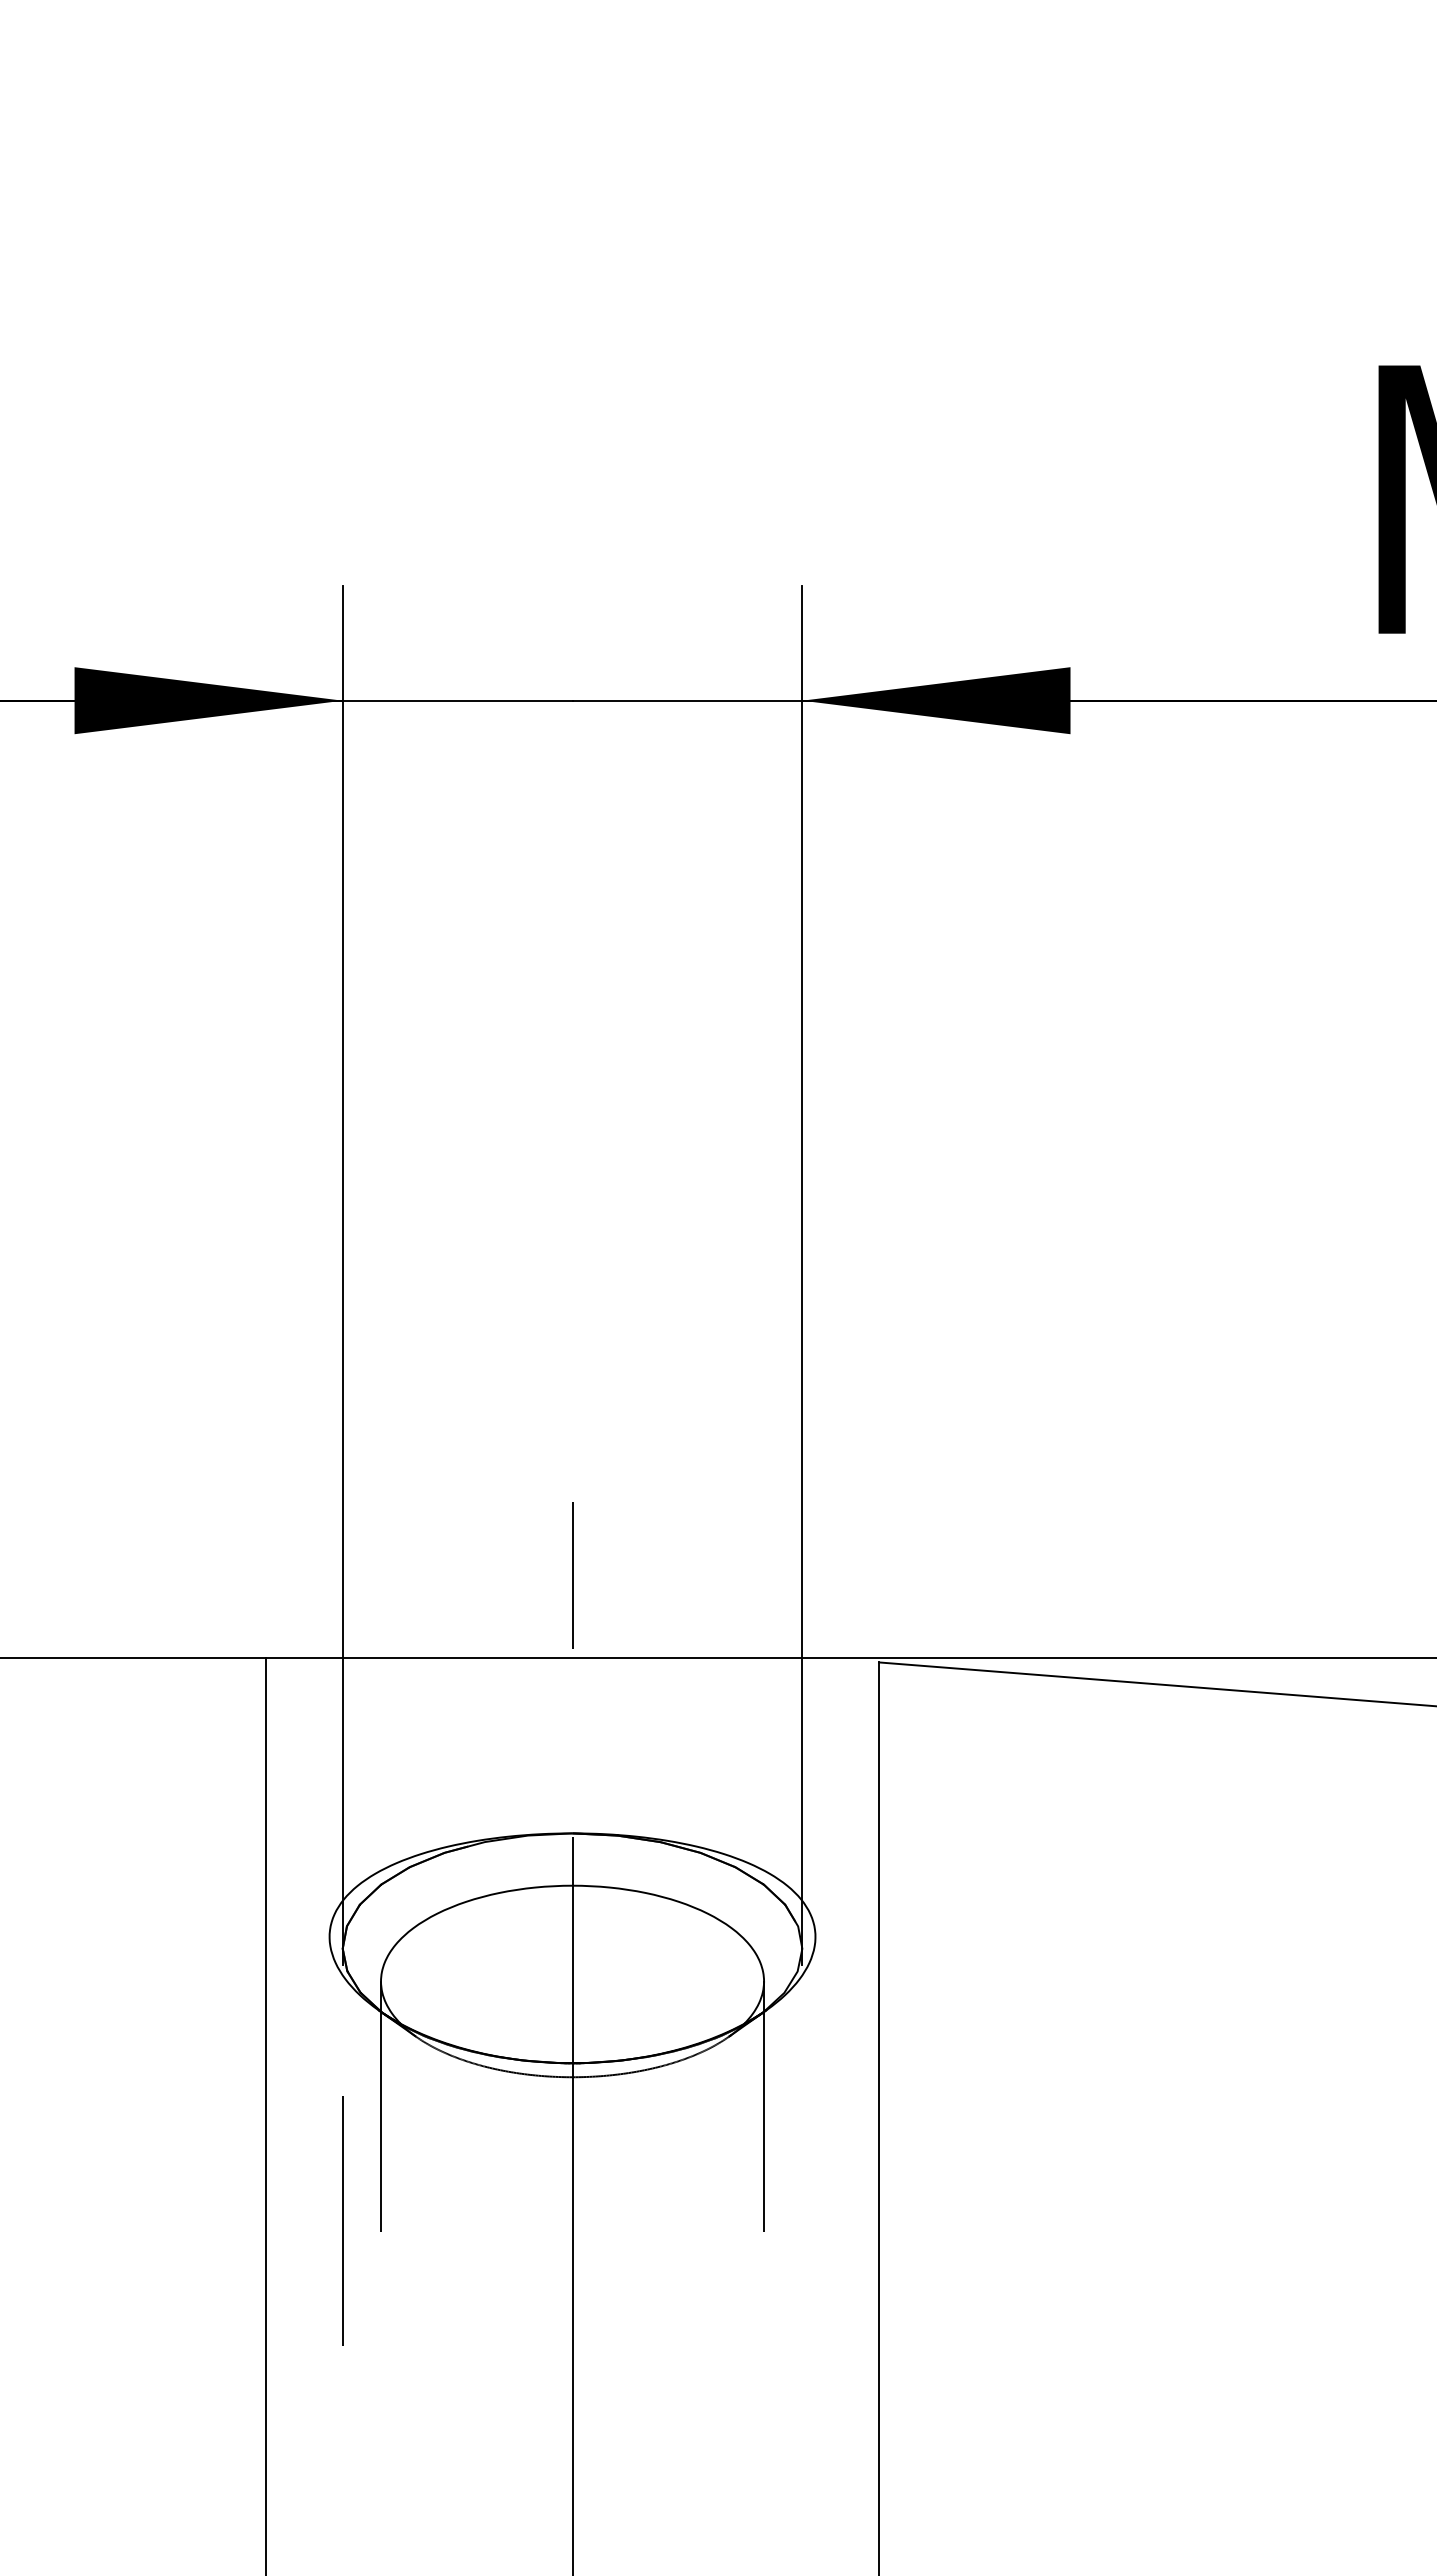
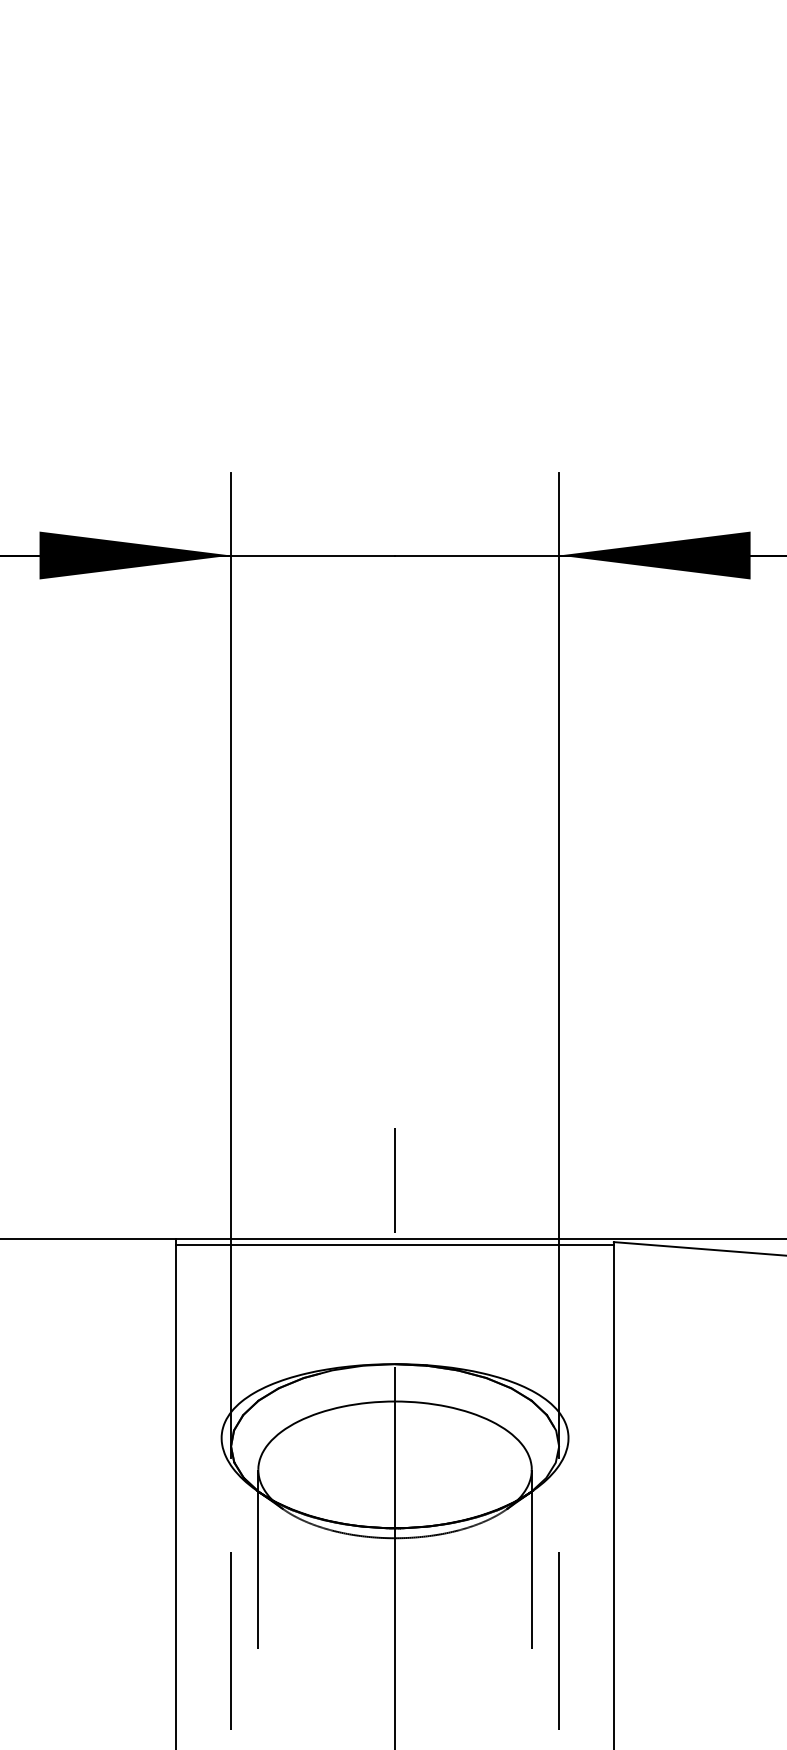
line: (572, 1666) -> (395, 1245), added
line: (801, 2220) -> (558, 1640), added

